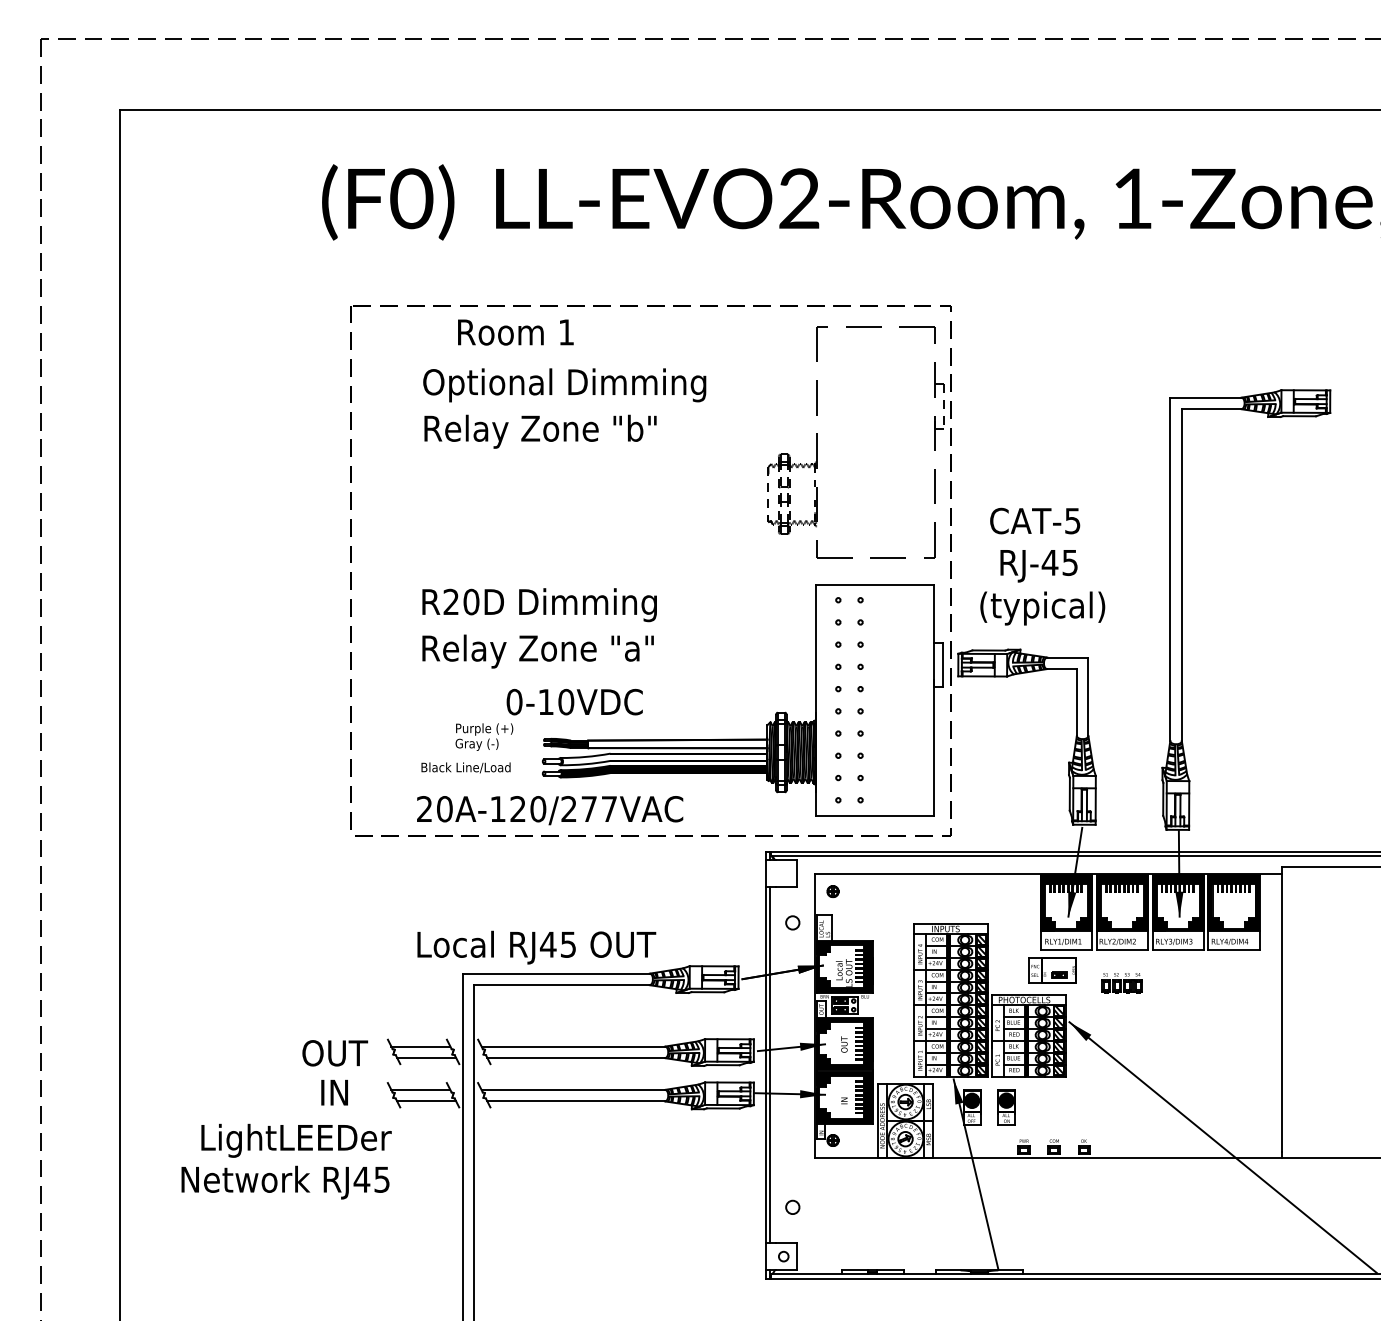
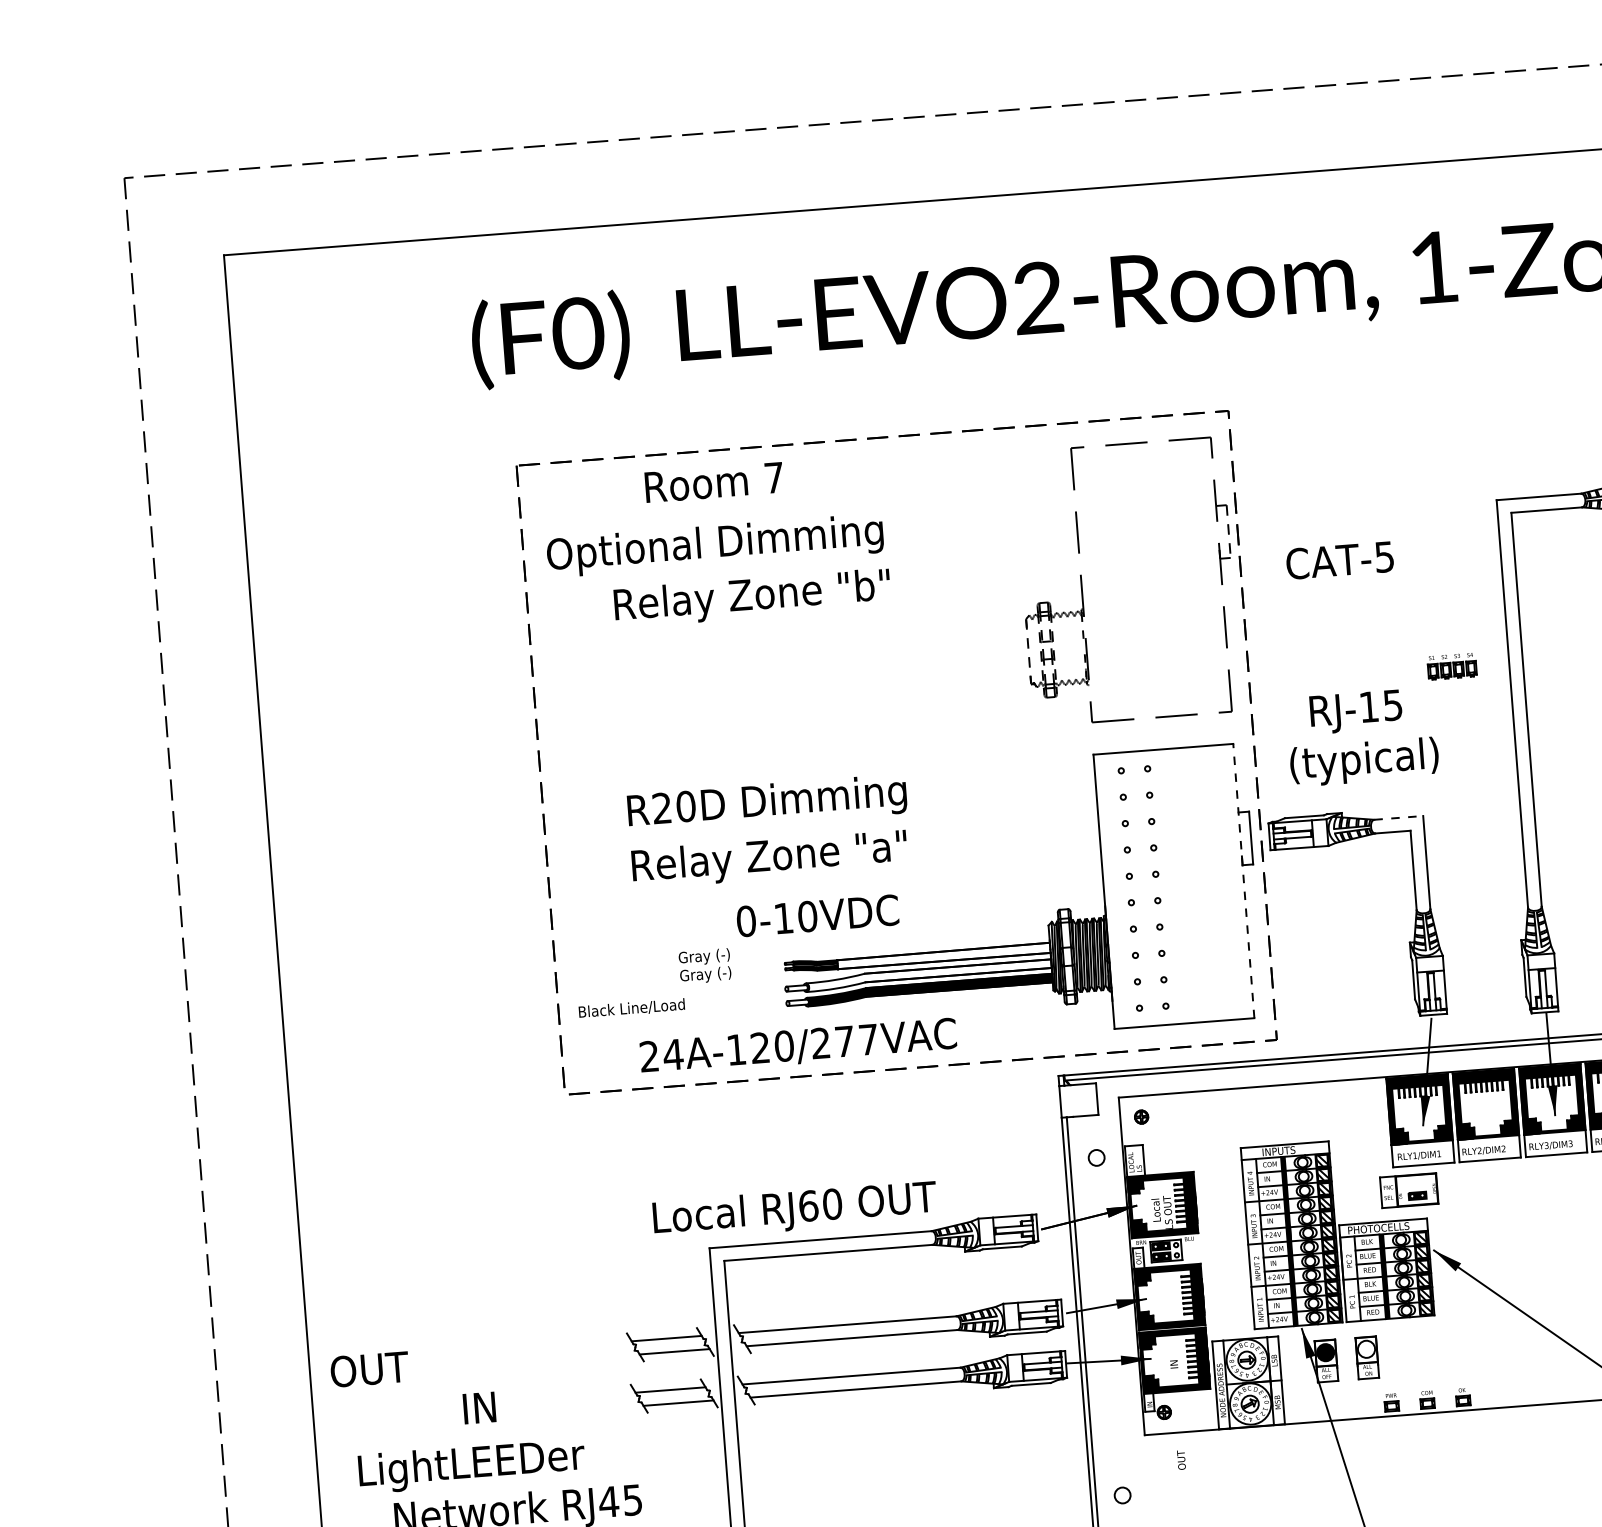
text: (566, 332) -> (774, 477), 1 -> 7
text: (564, 385) -> (715, 545), moved
text: (1035, 520) -> (1340, 559), moved
text: (1049, 562) -> (1368, 706), RJ-45 -> RJ-15
line: (1067, 657) -> (1398, 817), solid -> dashed
line: (933, 700) -> (1243, 881), solid -> dashed
text: (484, 729) -> (713, 956), Purple (+) -> Gray (-)
text: (465, 767) -> (631, 1008), moved
text: (444, 809) -> (673, 1055), 20A-120/277VAC -> 24A-120/277VAC
text: (557, 944) -> (819, 1205), RJ45 -> RJ60
part: (1121, 983) -> (1451, 667), moved
text: (844, 1044) -> (1181, 1460), moved
text: (335, 1053) -> (370, 1369), moved
text: (334, 1092) -> (479, 1407), moved
fill: (1006, 1100) -> (1366, 1349), removed
text: (296, 1140) -> (471, 1465), moved

